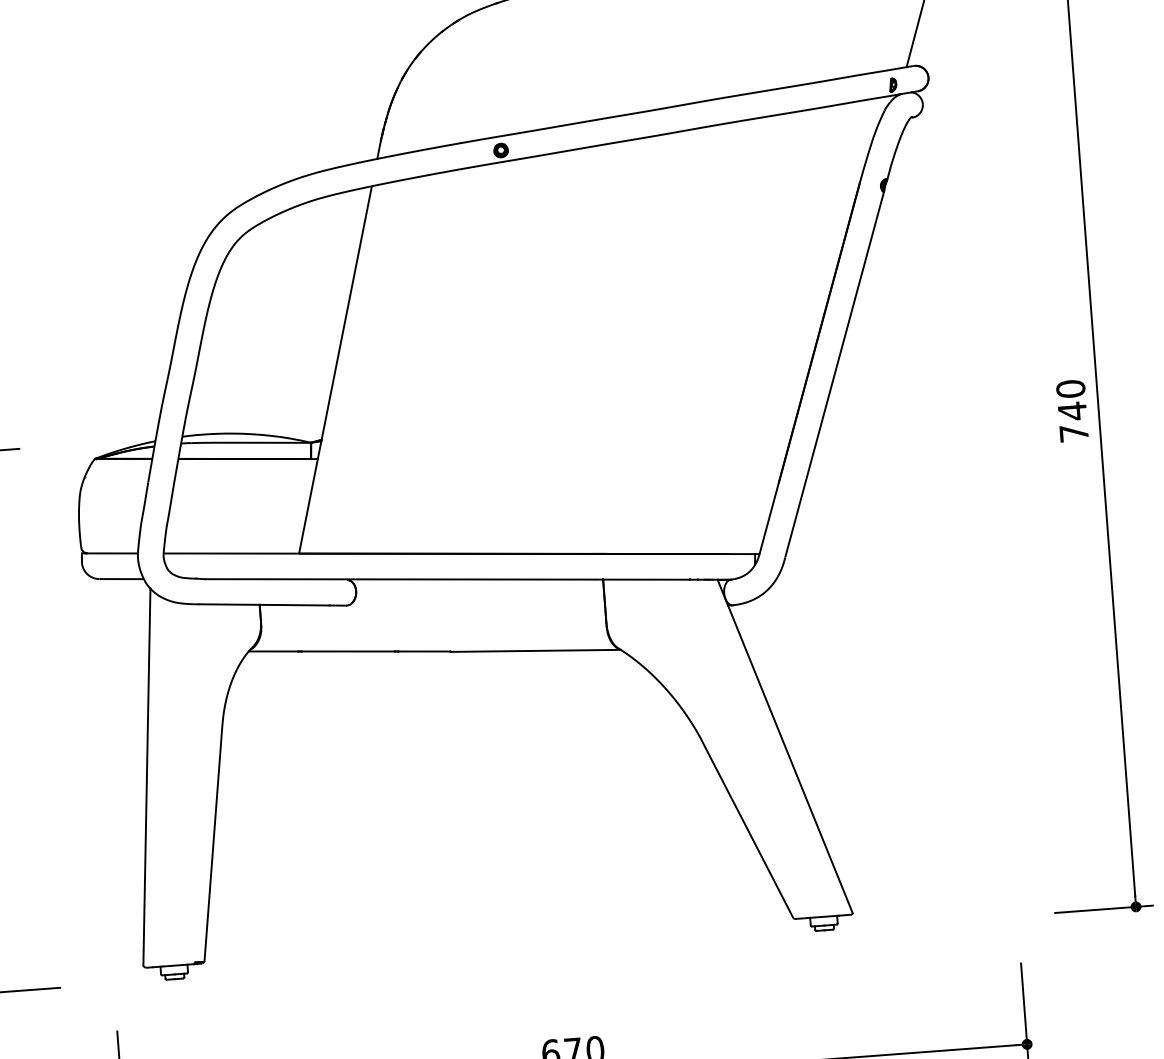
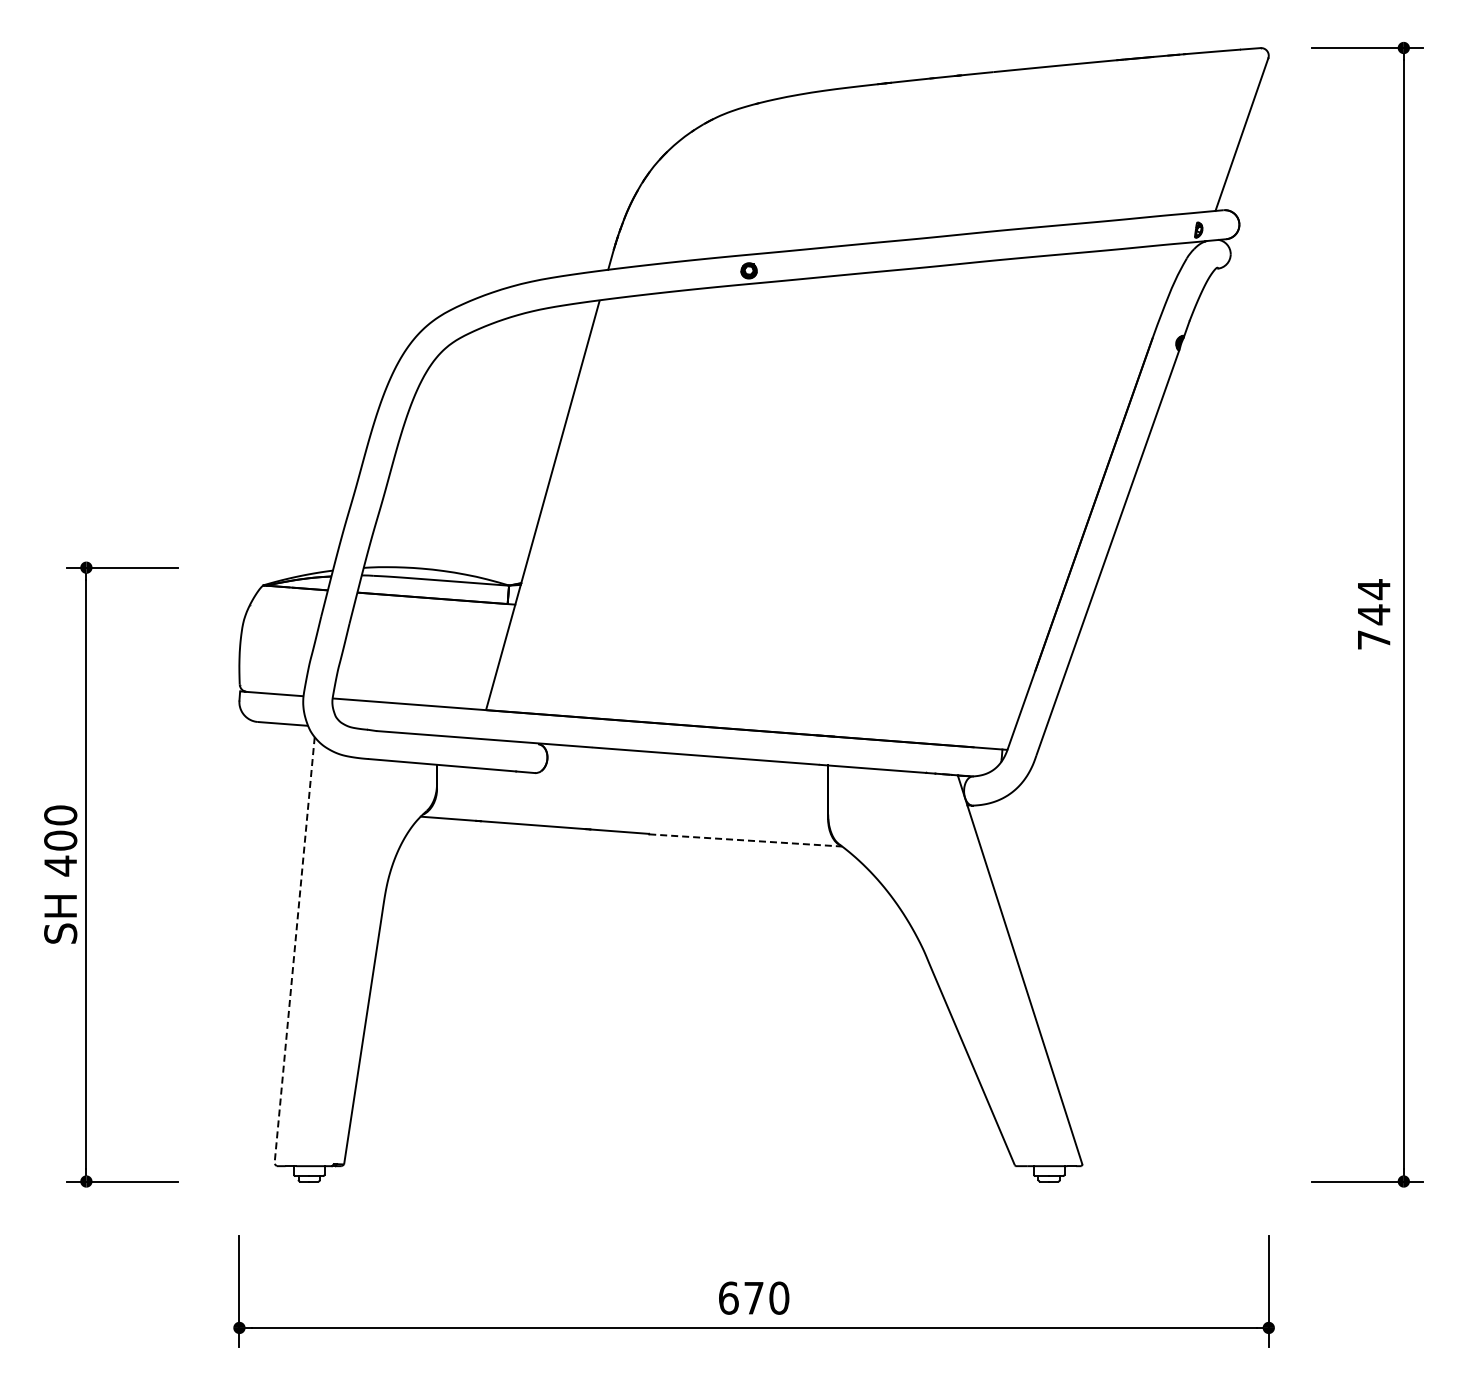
text: (1070, 389) -> (1373, 589), 740 -> 744
line: (535, 650) -> (745, 840), solid -> dashed
line: (146, 778) -> (294, 951), solid -> dashed

